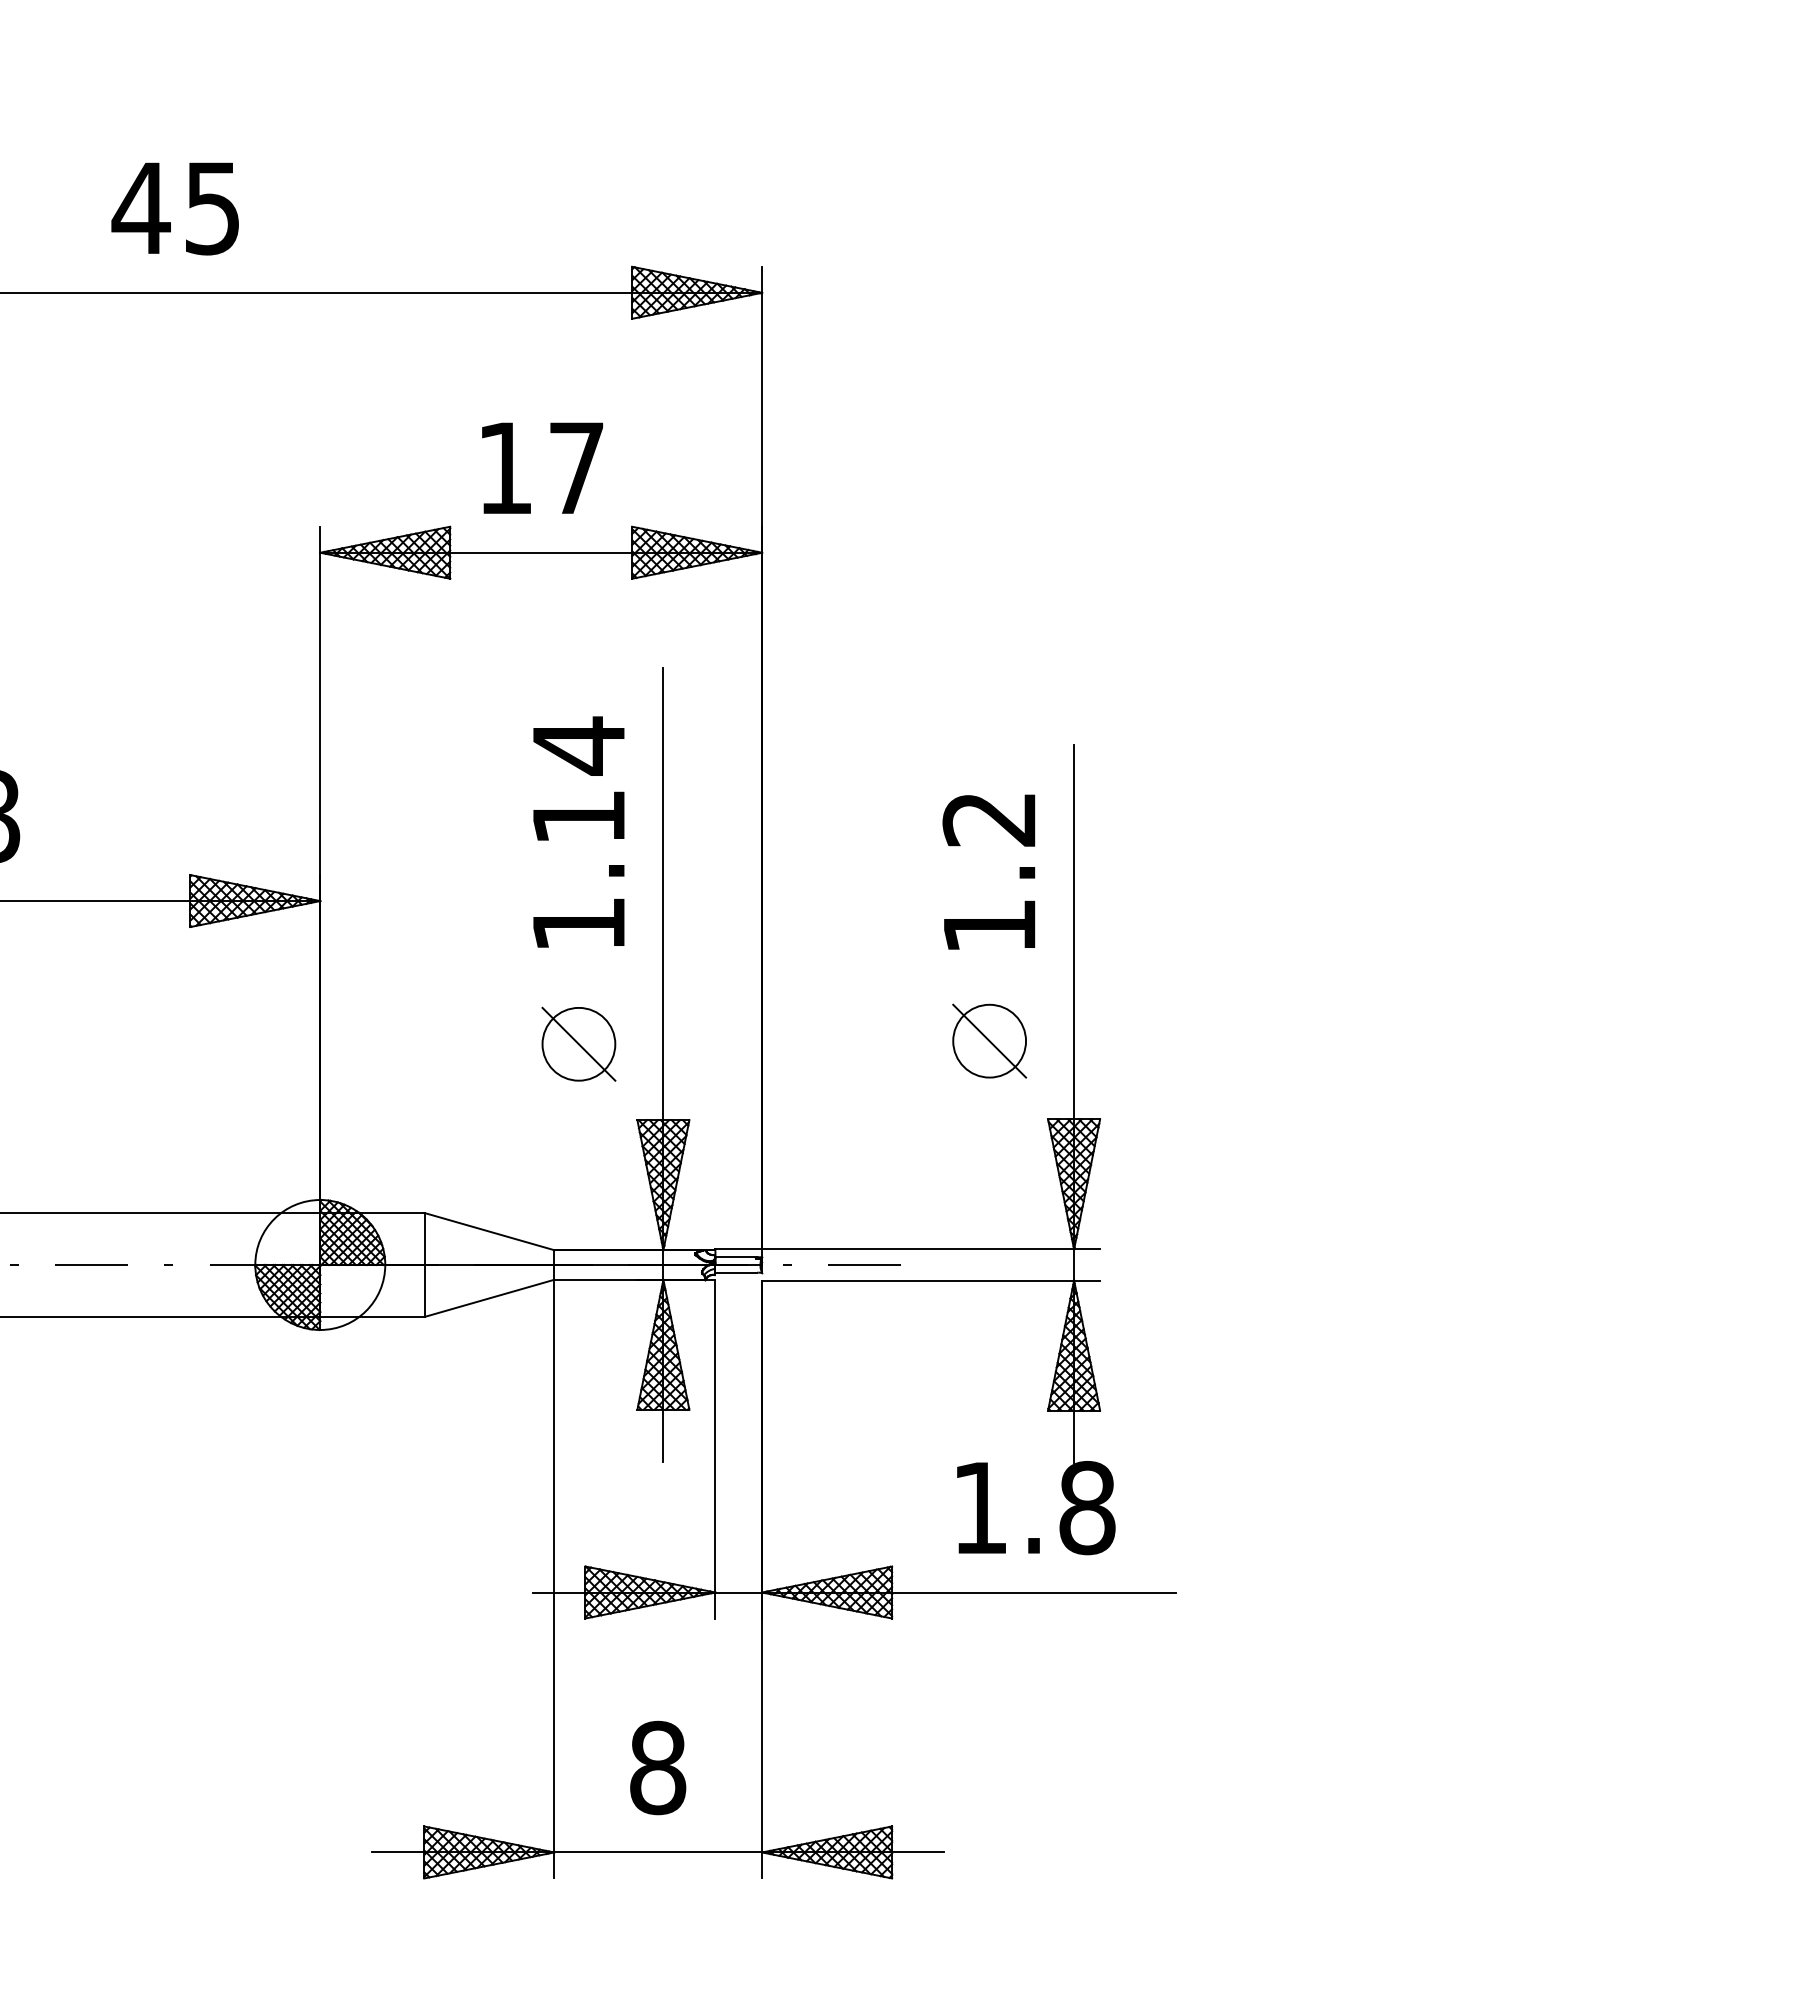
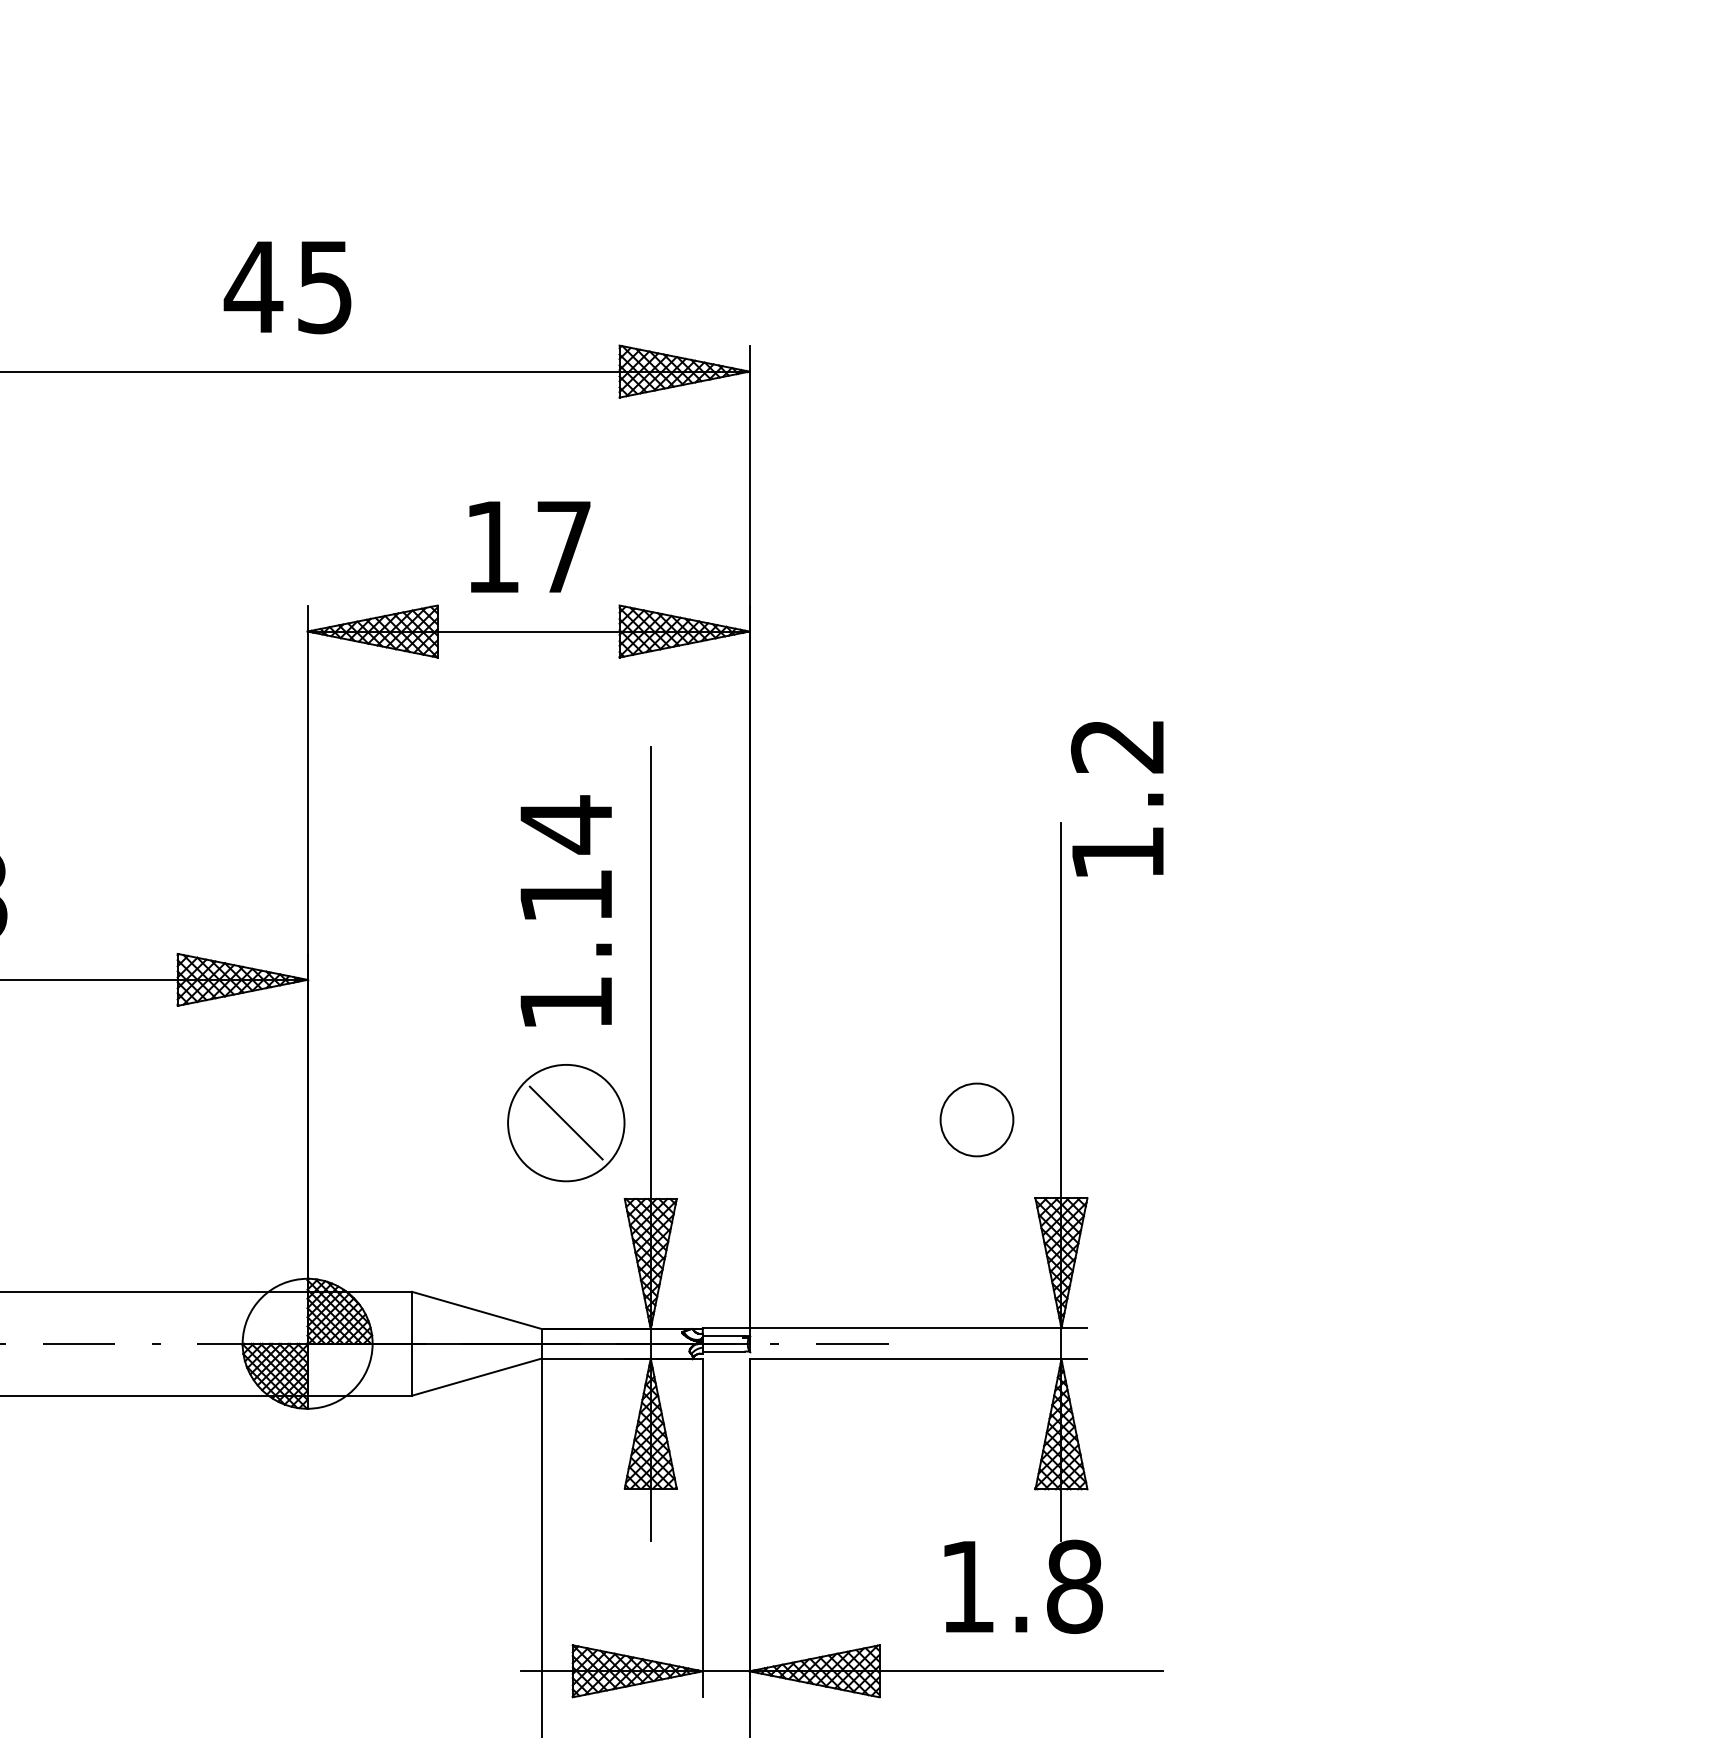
text: (174, 208) -> (286, 287), moved
text: (988, 871) -> (1116, 798), moved
line: (989, 1040) -> (976, 1119), removed
circle: (578, 1043) -> (565, 1122), size x1.6

